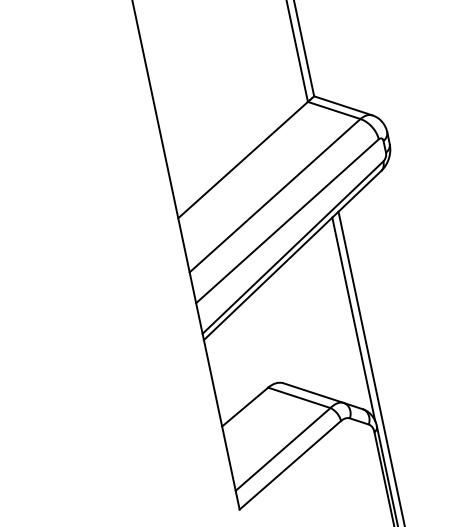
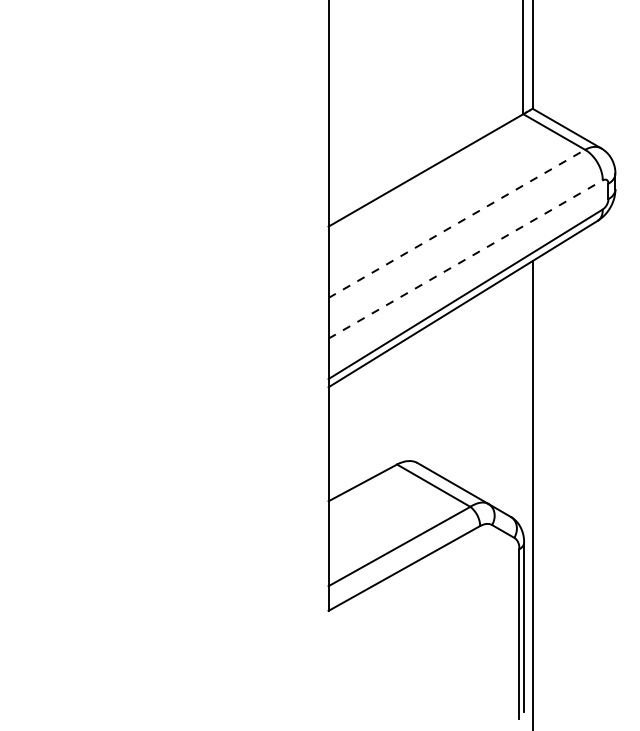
line: (275, 195) -> (457, 223), solid -> dashed
line: (288, 221) -> (466, 259), solid -> dashed
line: (353, 318) -> (523, 400), removed

